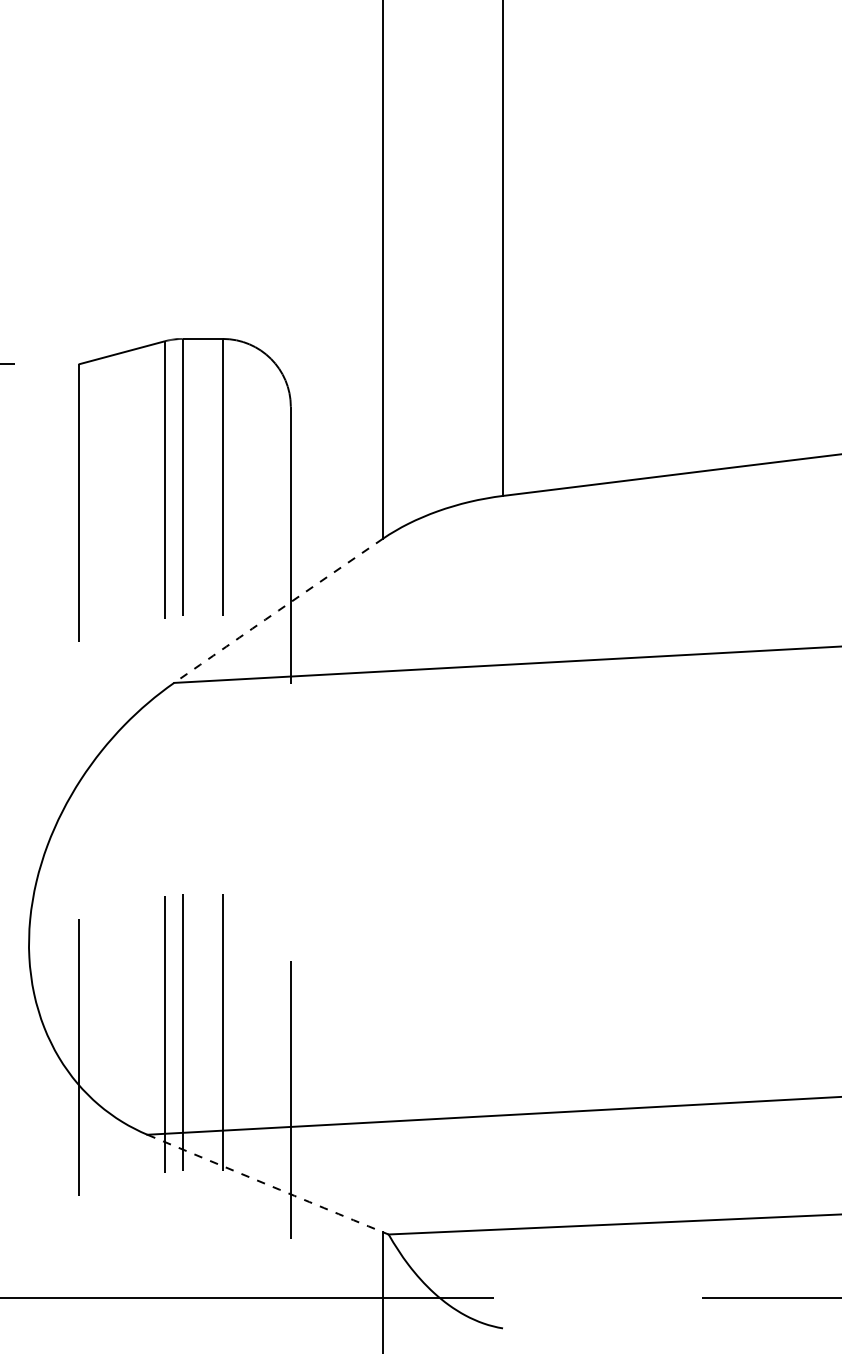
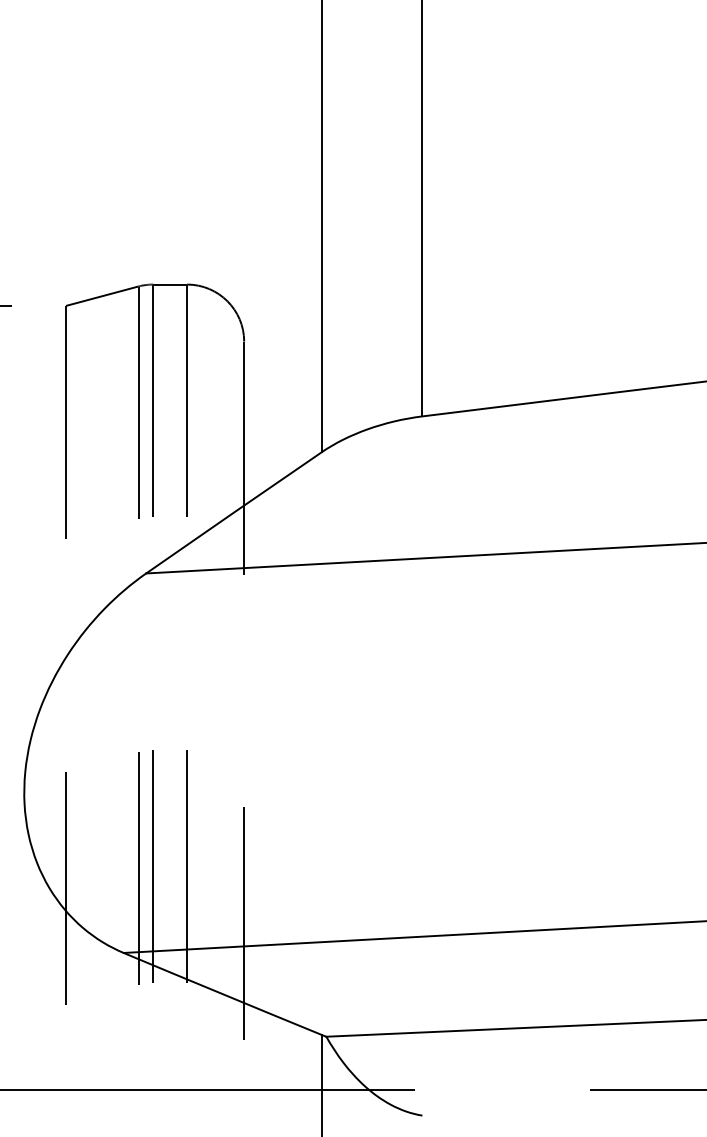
arc: (278, 610) -> (233, 512), dashed -> solid
arc: (265, 1184) -> (222, 994), dashed -> solid

